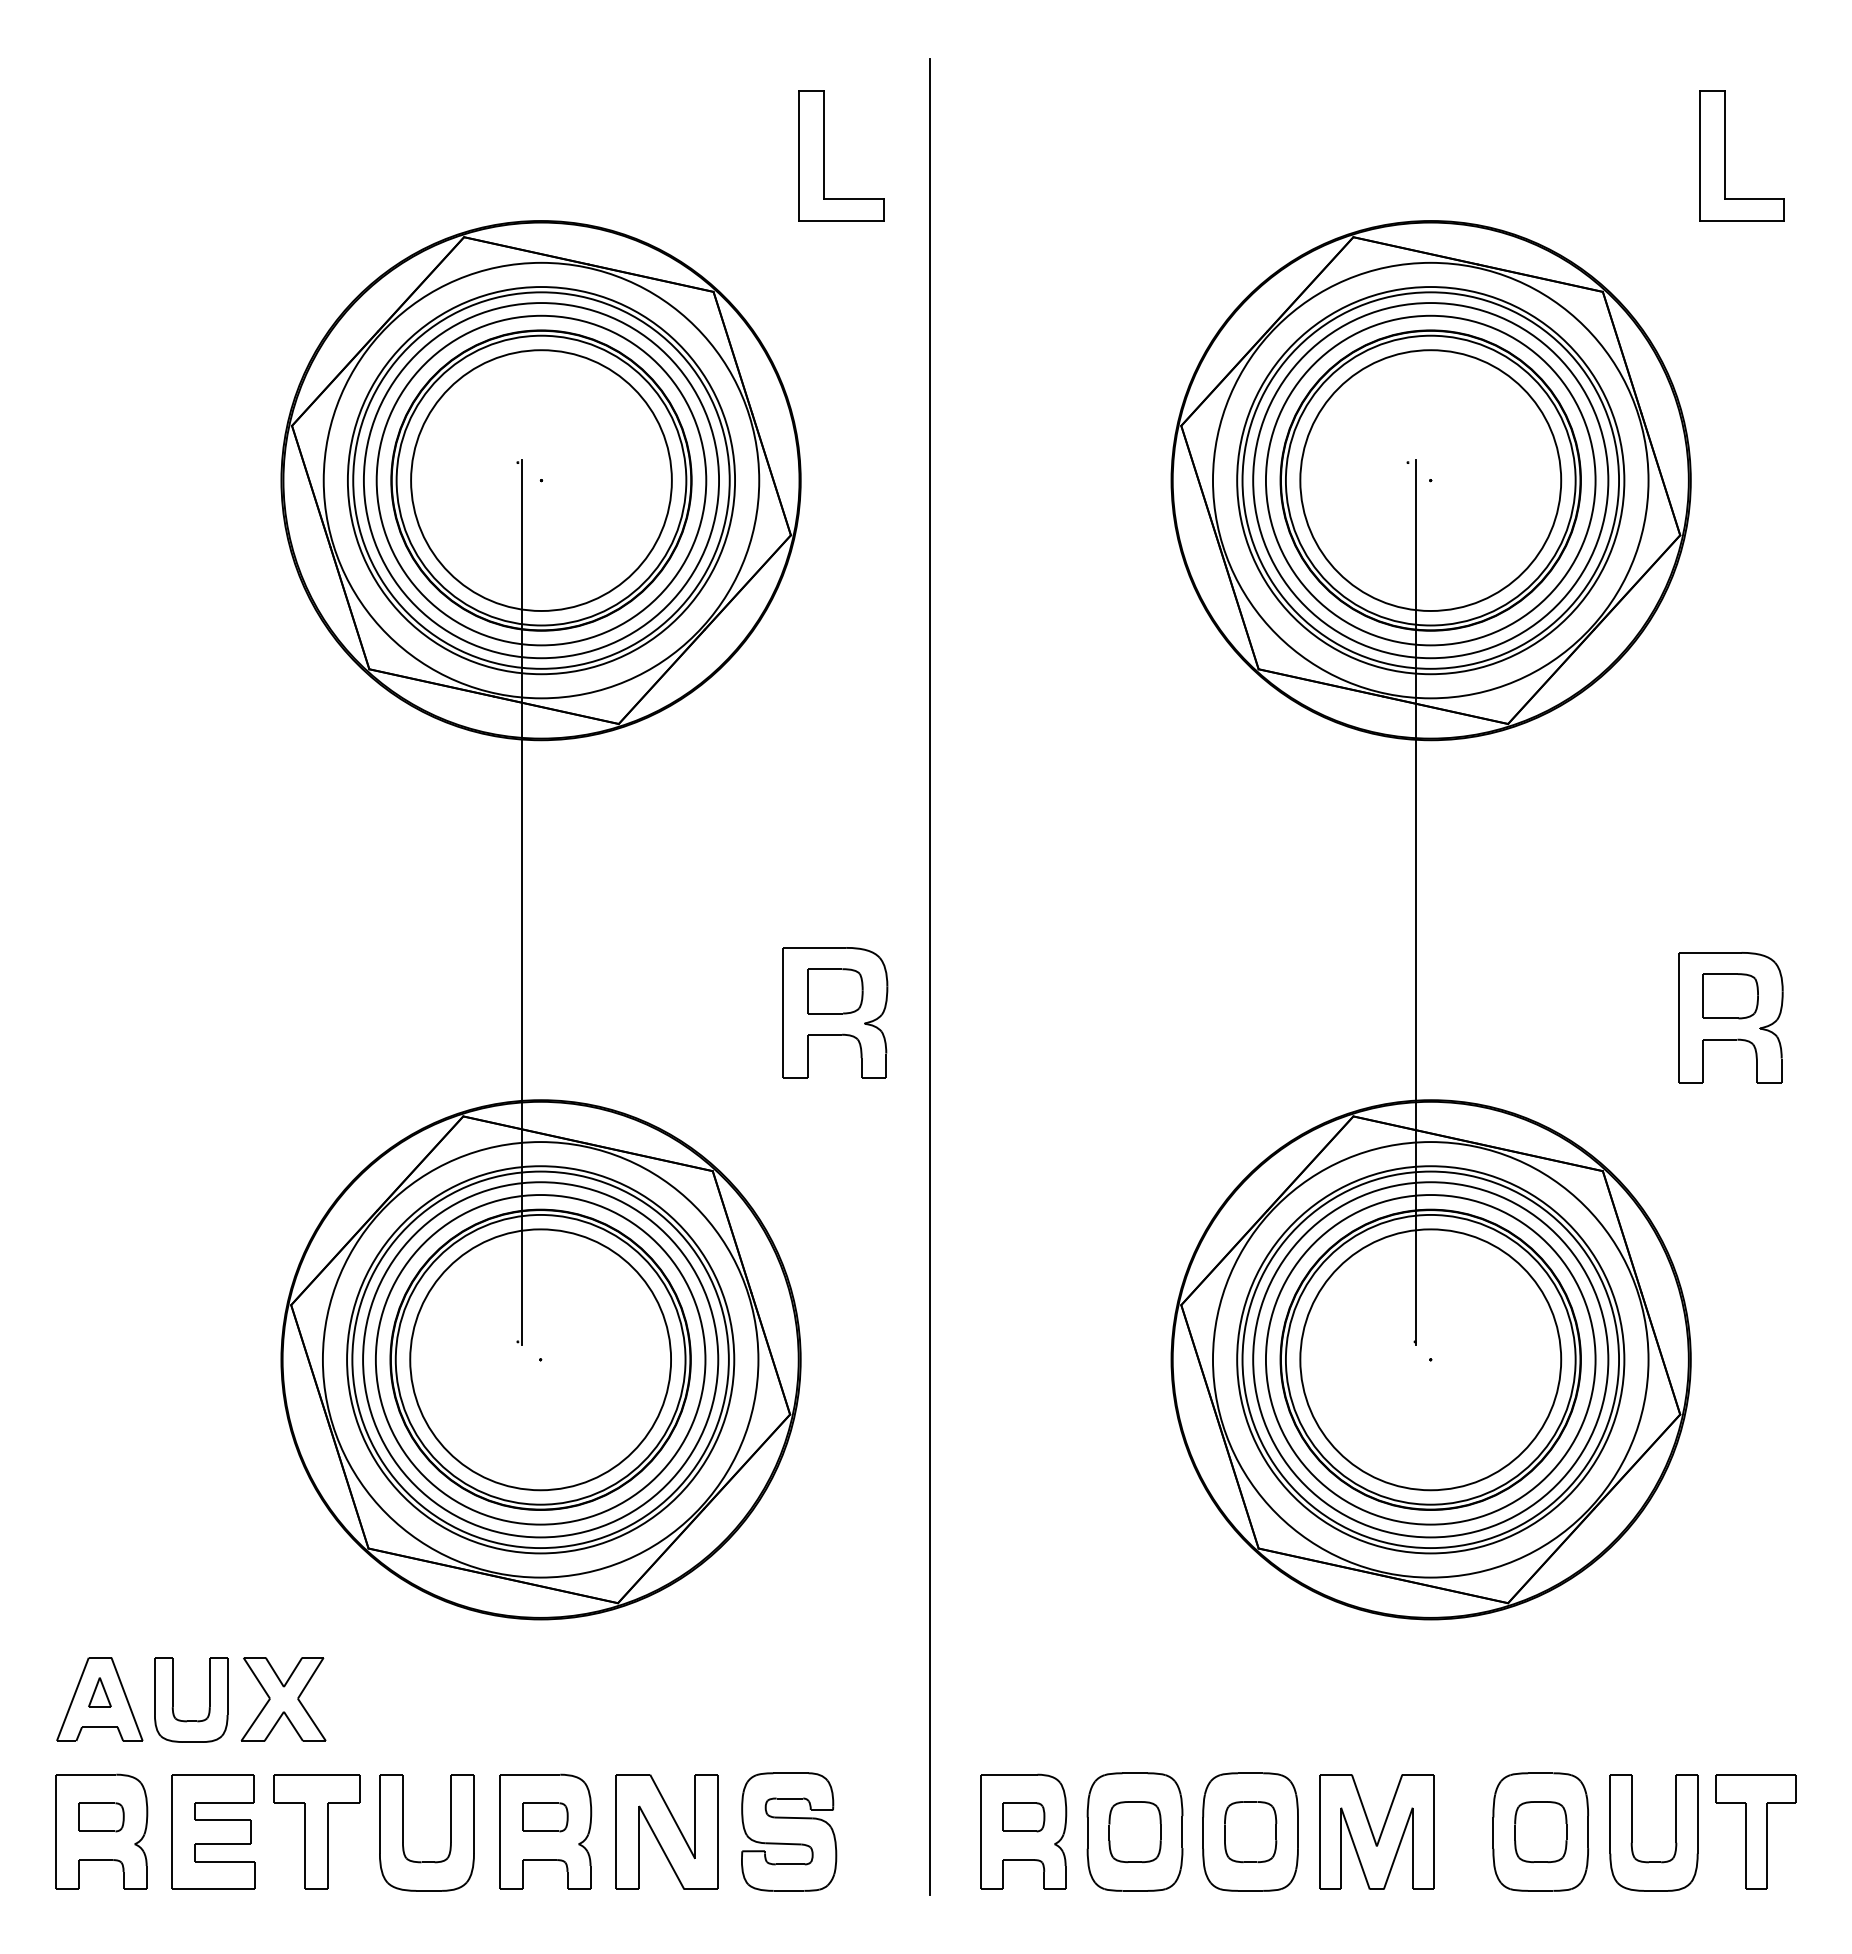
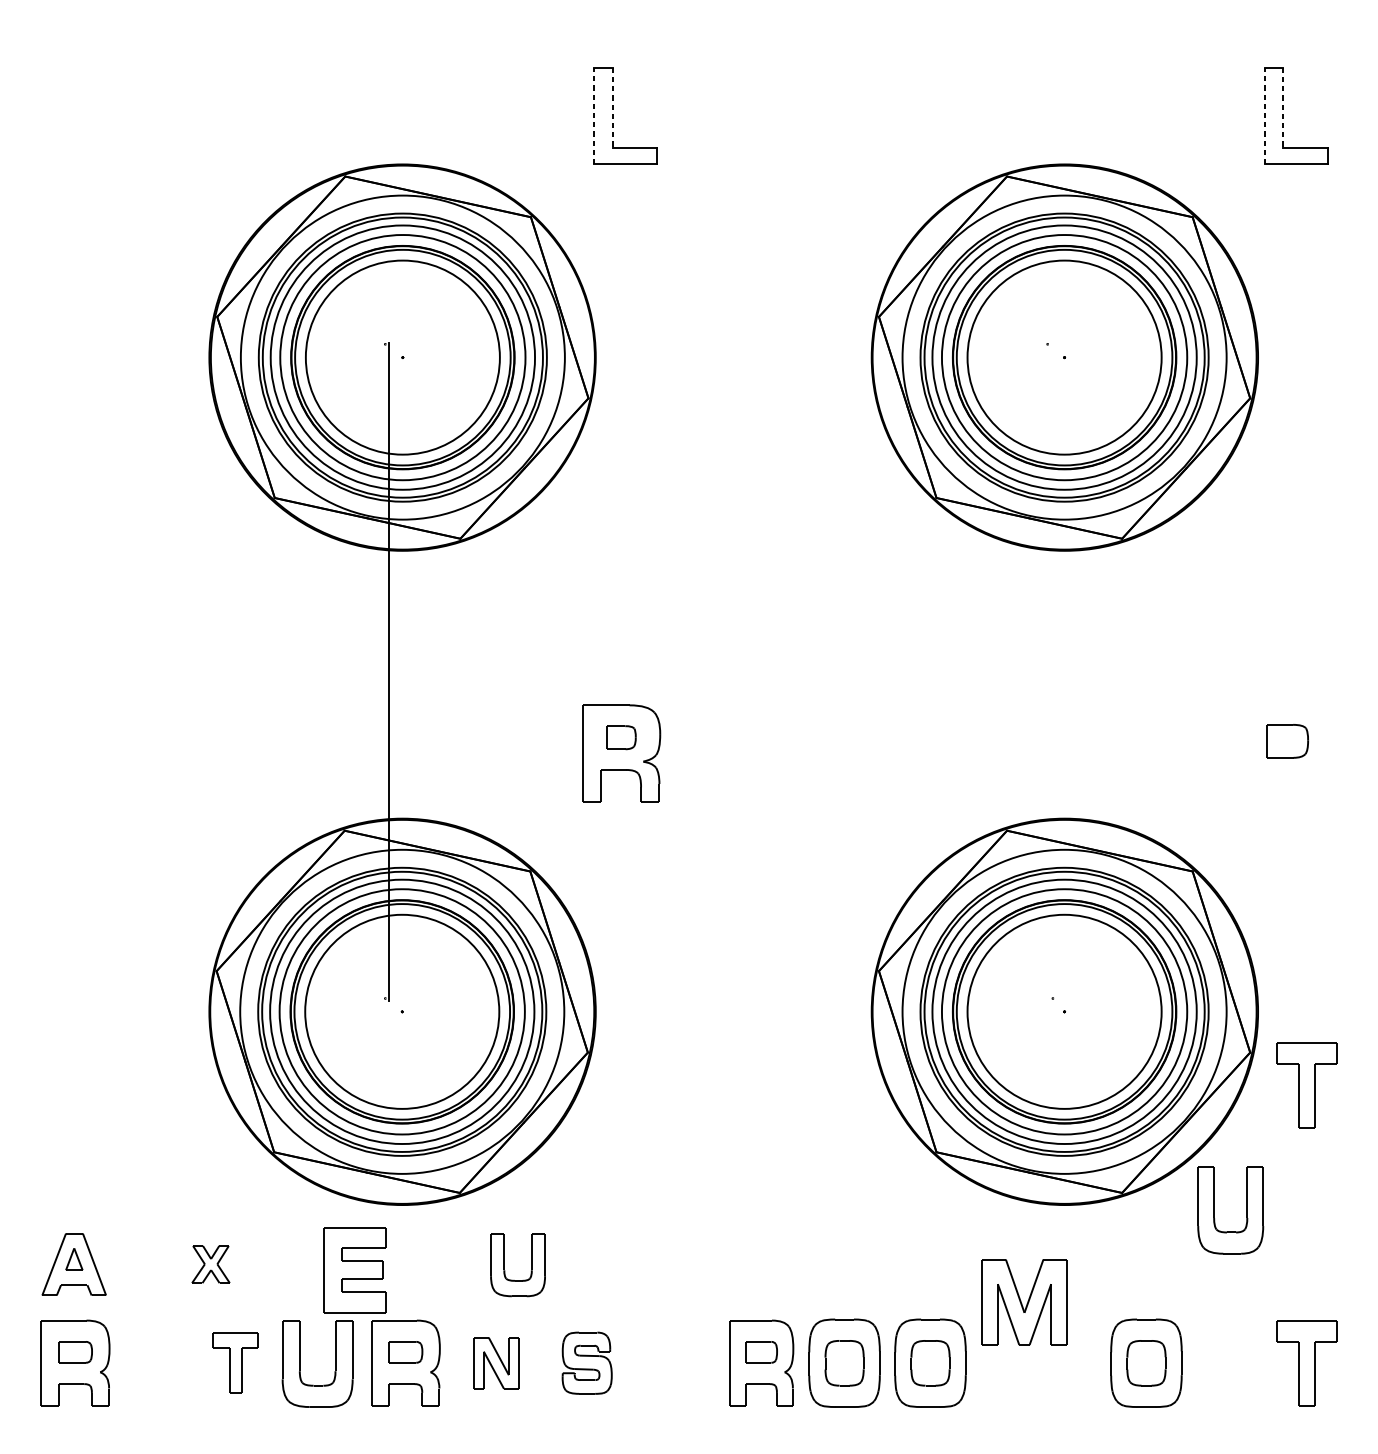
line: (823, 145) -> (612, 108), solid -> dashed
line: (1724, 145) -> (1283, 108), solid -> dashed
line: (798, 155) -> (594, 115), solid -> dashed
line: (1699, 155) -> (1264, 115), solid -> dashed
line: (1415, 902) -> (1053, 671), removed
line: (929, 976) -> (691, 726), removed
part: (835, 991) -> (621, 737), size x0.7
part: (1730, 1017) -> (1287, 757), removed
part: (1755, 1458) -> (1306, 1085), added
part: (173, 1699) -> (504, 1264), moved
part: (283, 1699) -> (210, 1264), size x0.6
part: (213, 1831) -> (355, 1269), moved
part: (316, 1831) -> (235, 1362), size x0.7
part: (666, 1831) -> (495, 1362), size x0.6
part: (789, 1831) -> (587, 1362), size x0.7
part: (1376, 1831) -> (1024, 1301), moved
part: (1632, 1832) -> (1214, 1210), moved

